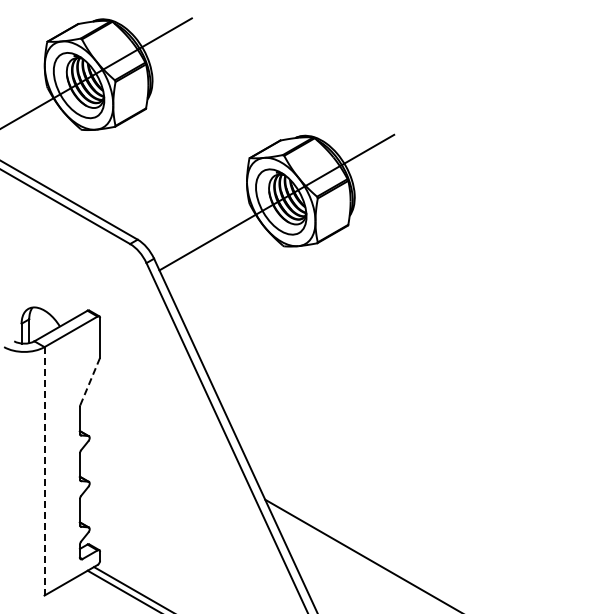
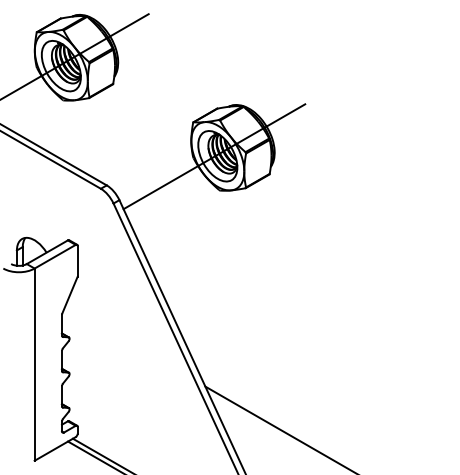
line: (90, 381) -> (70, 295), dashed -> solid
line: (44, 470) -> (34, 364), dashed -> solid

